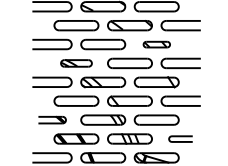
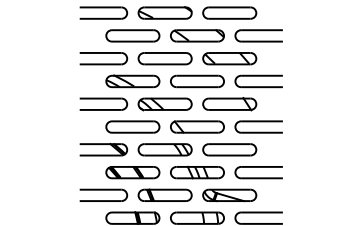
part: (156, 44) -> (229, 58), size x1.67
part: (76, 63) -> (132, 81), size x1.43
part: (52, 119) -> (103, 149), size x1.43
part: (180, 138) -> (258, 172), size x1.67

